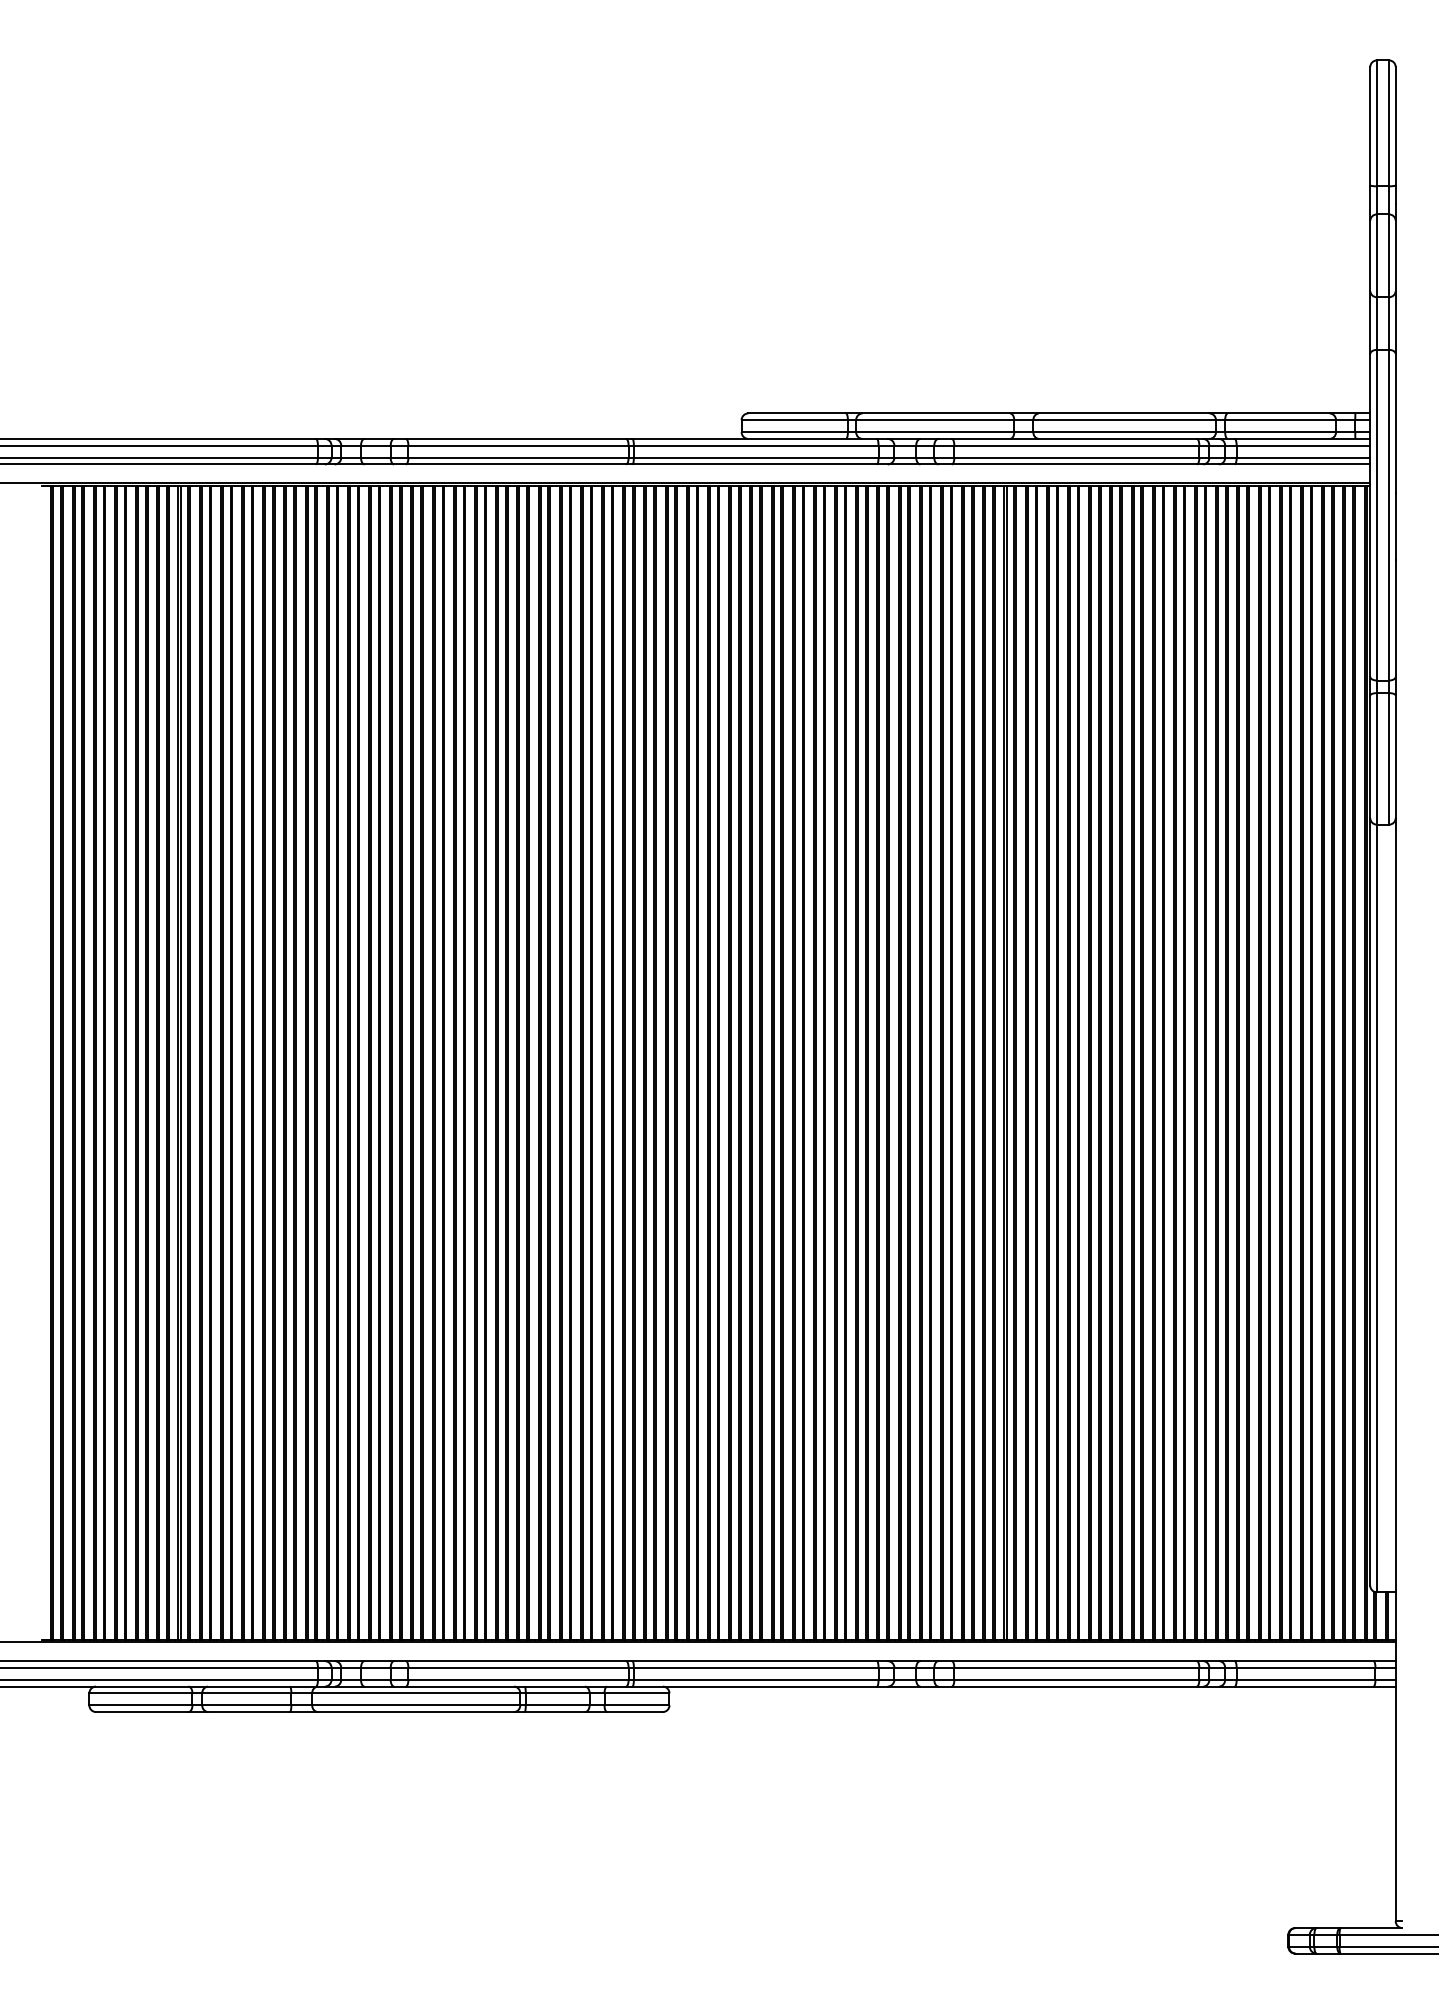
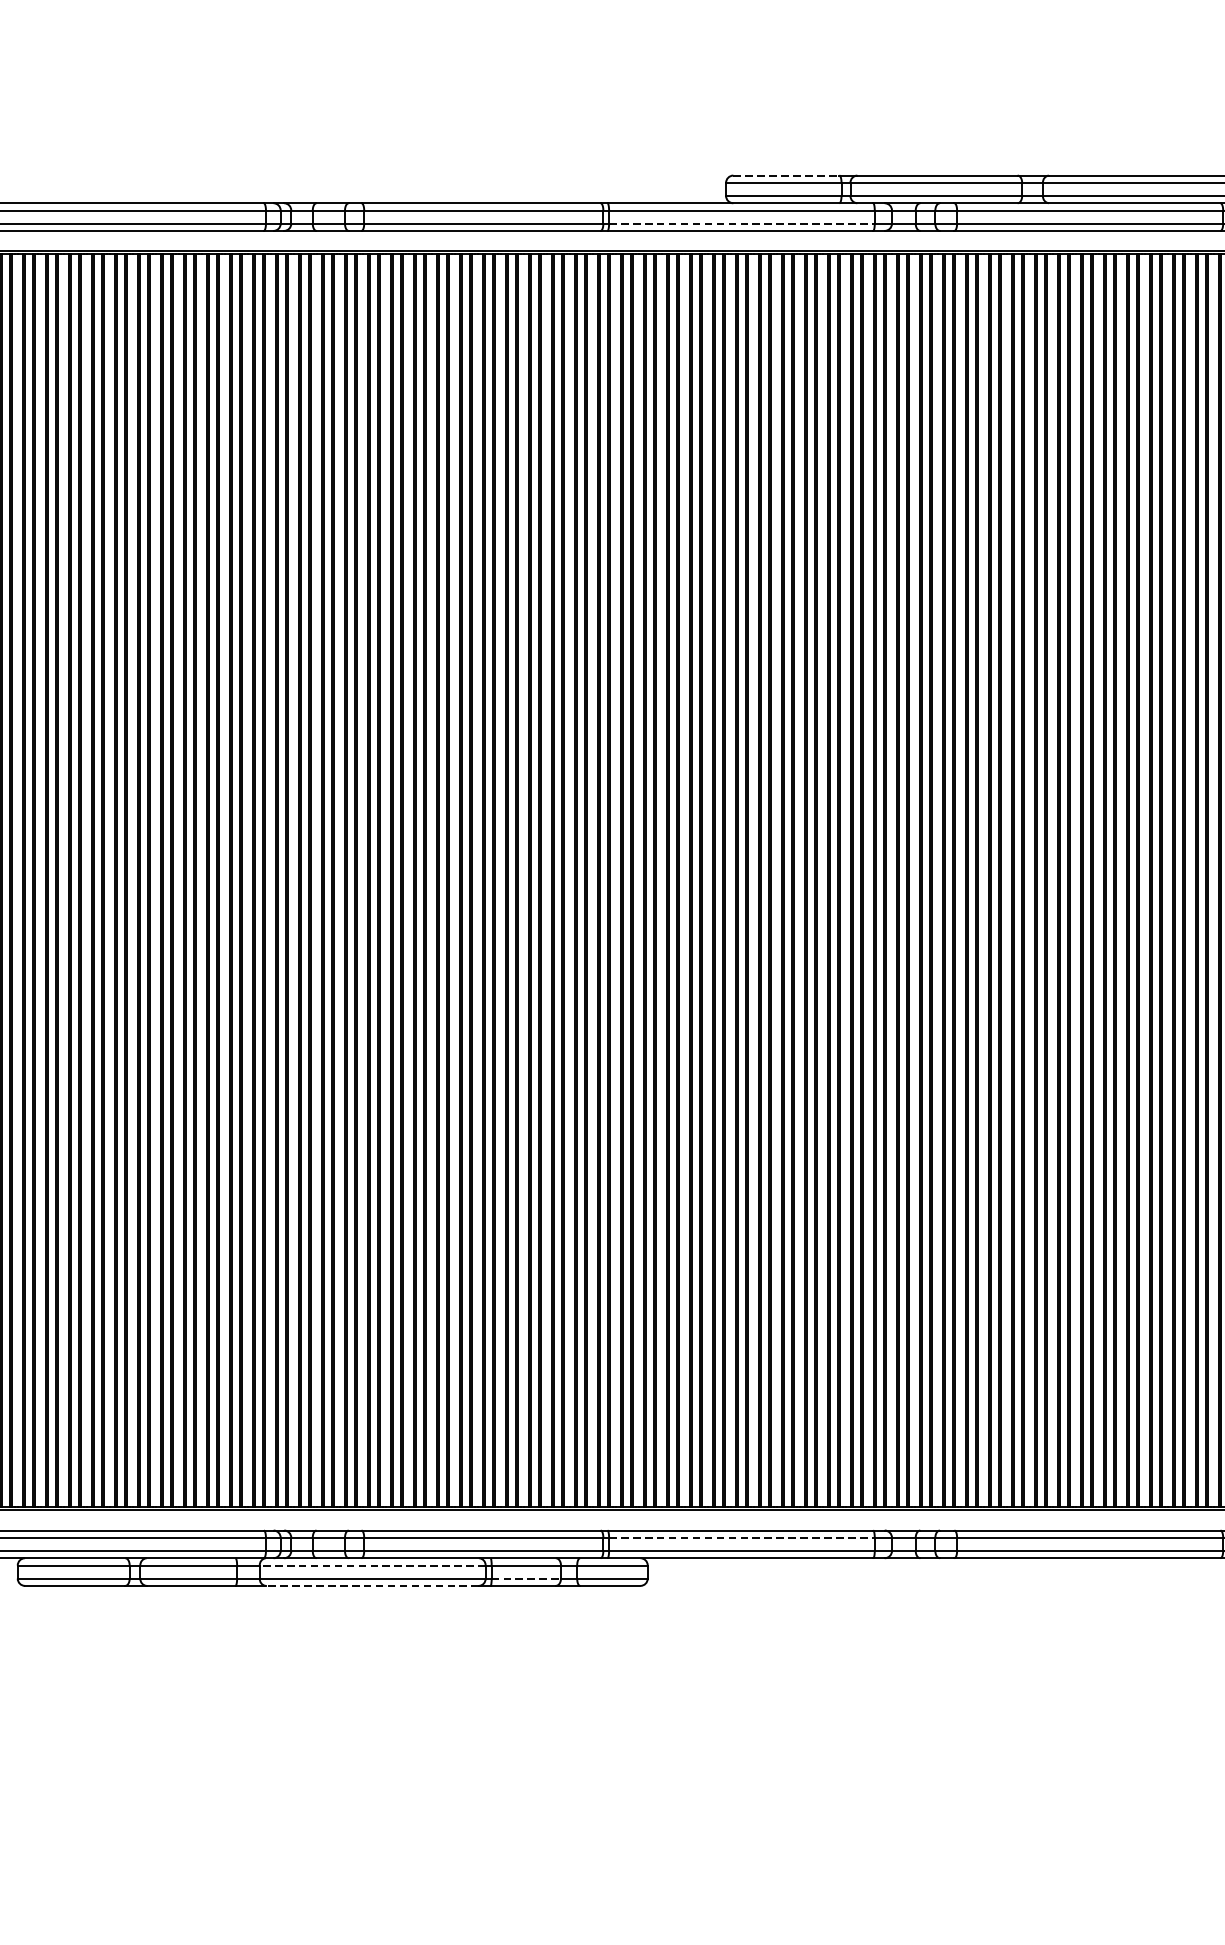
line: (797, 413) -> (786, 175), solid -> dashed
line: (756, 457) -> (742, 223), solid -> dashed
line: (756, 1667) -> (742, 1537), solid -> dashed
line: (416, 1693) -> (373, 1565), solid -> dashed
line: (557, 1705) -> (526, 1578), solid -> dashed
line: (415, 1712) -> (371, 1586), solid -> dashed

